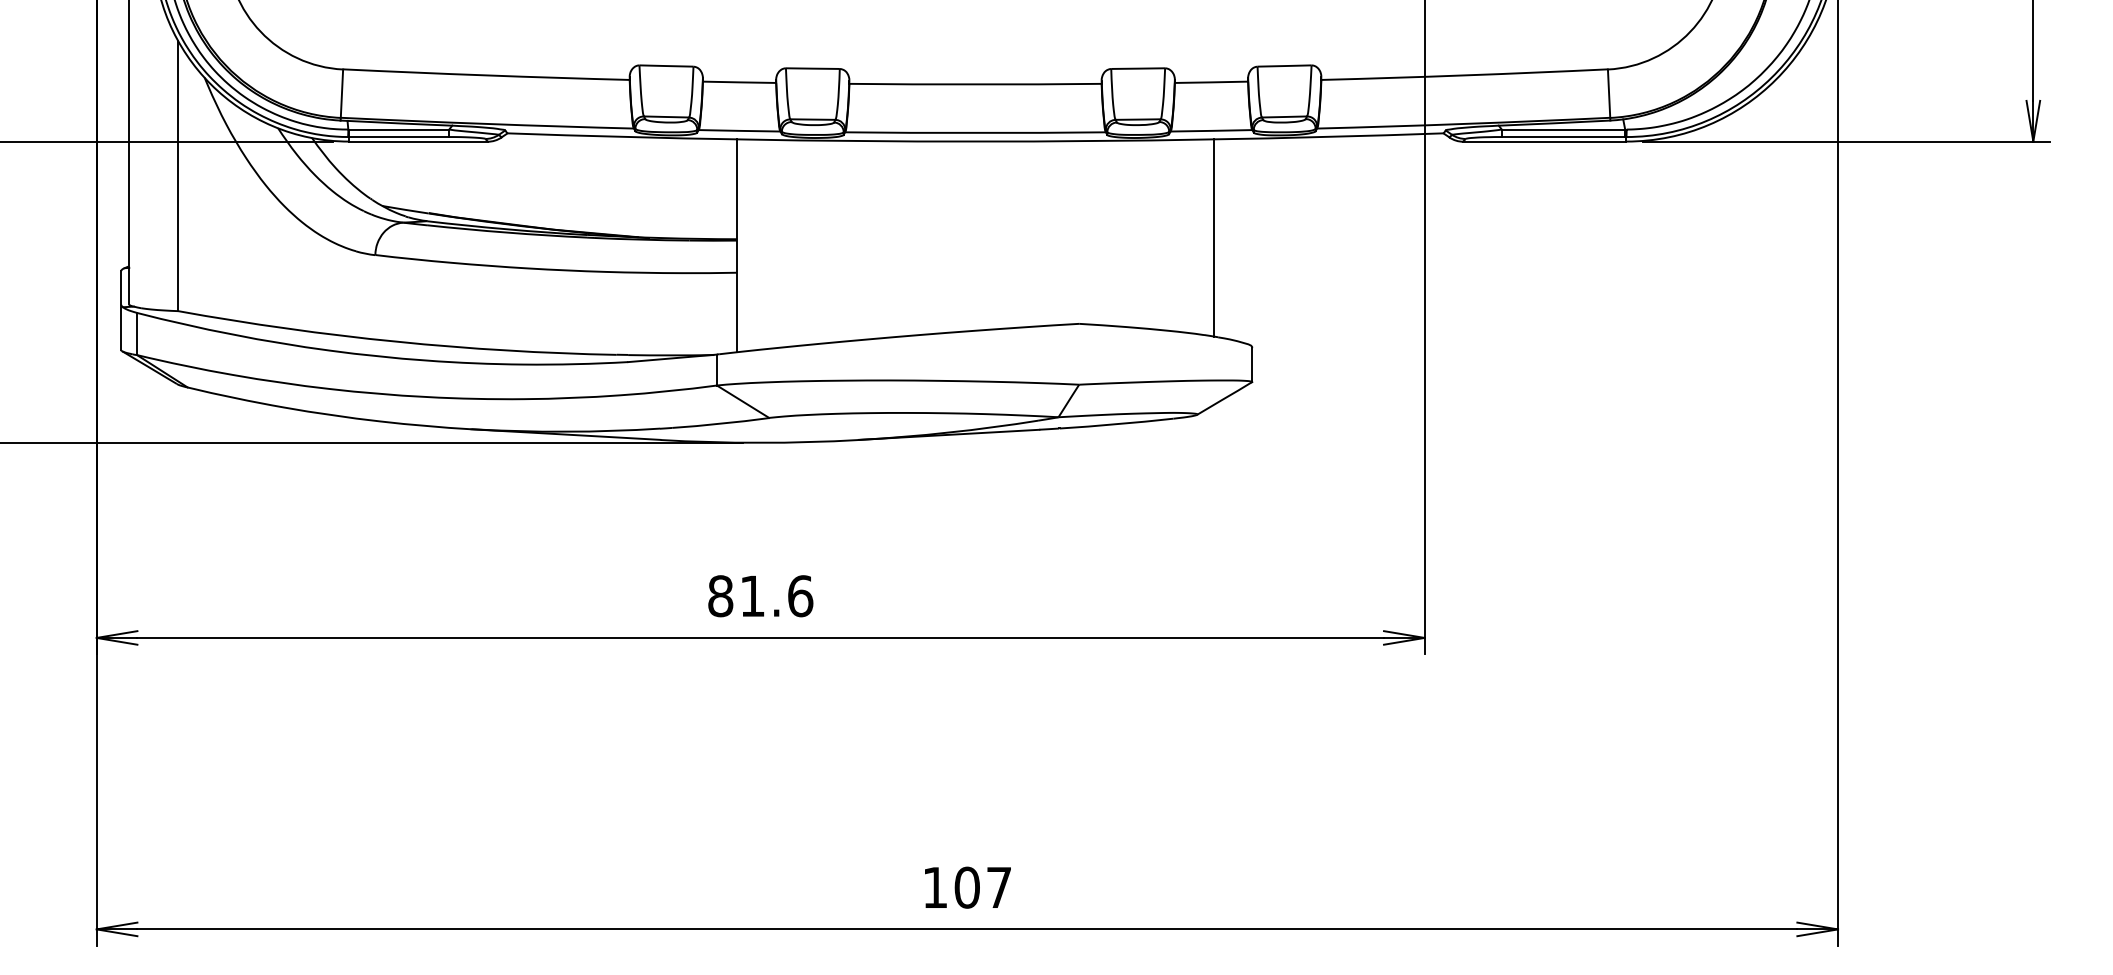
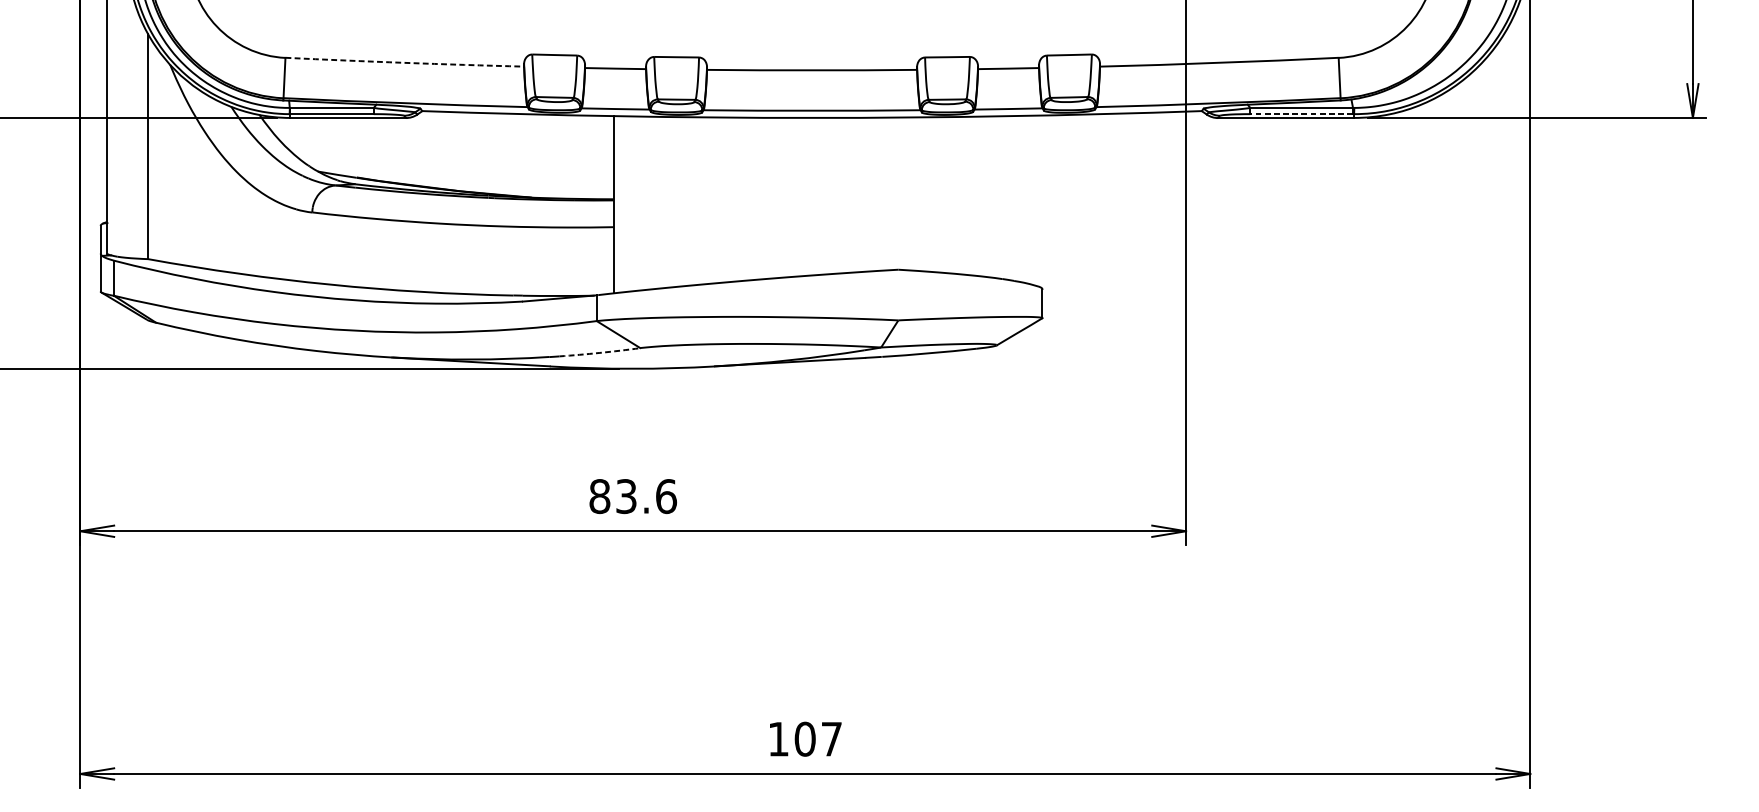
arc: (486, 75) -> (404, 62), solid -> dashed
line: (1563, 137) -> (1301, 114), solid -> dashed
line: (1213, 237) -> (1010, 197), removed
arc: (720, 423) -> (599, 352), solid -> dashed
text: (752, 596) -> (626, 496), 81.6 -> 83.6

